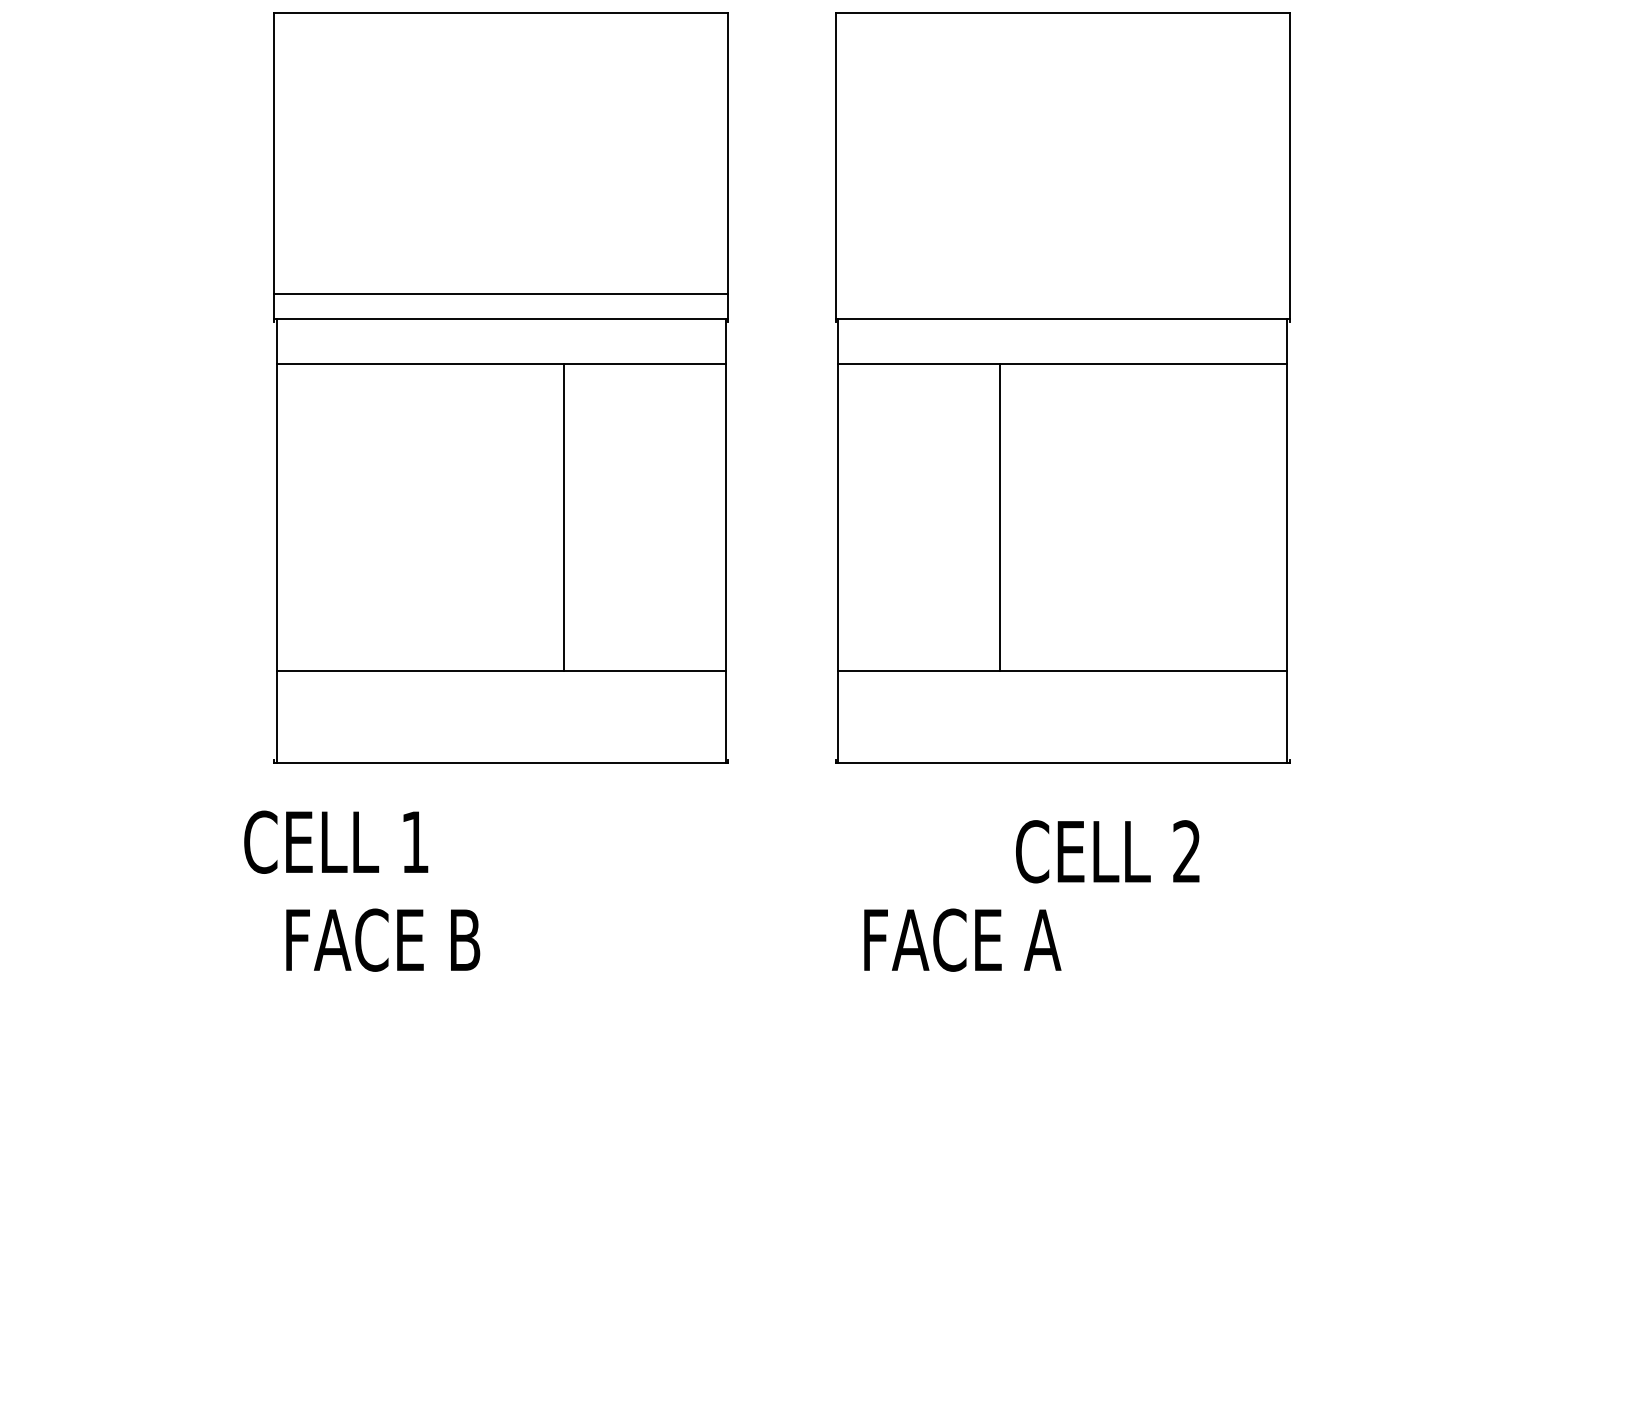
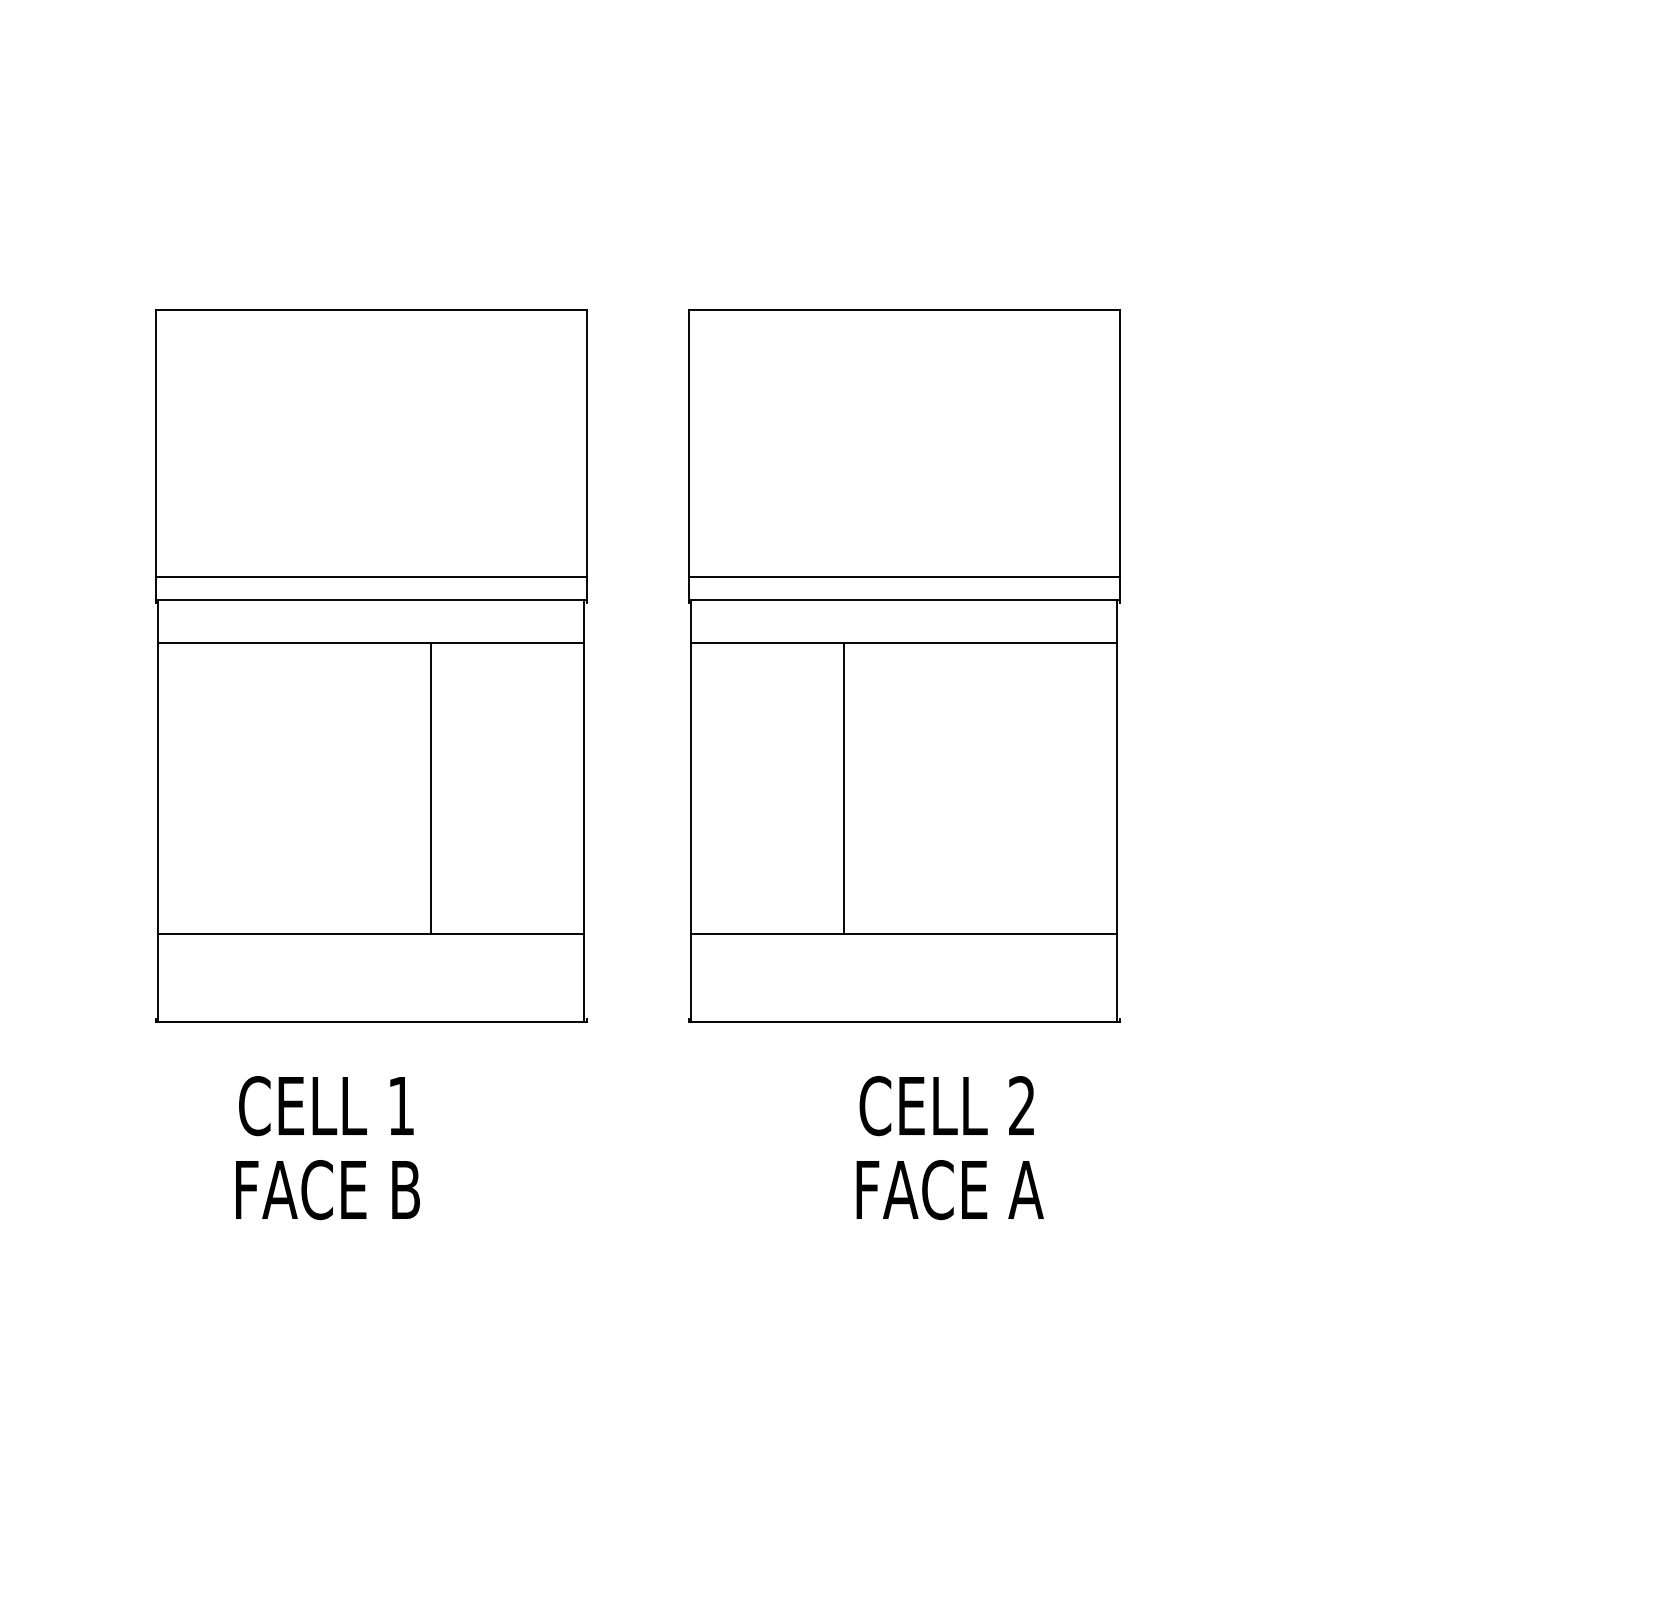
line: (1062, 293) -> (903, 576), added
text: (336, 842) -> (326, 1106), moved
text: (382, 940) -> (327, 1190), moved
text: (962, 940) -> (949, 1190), moved

